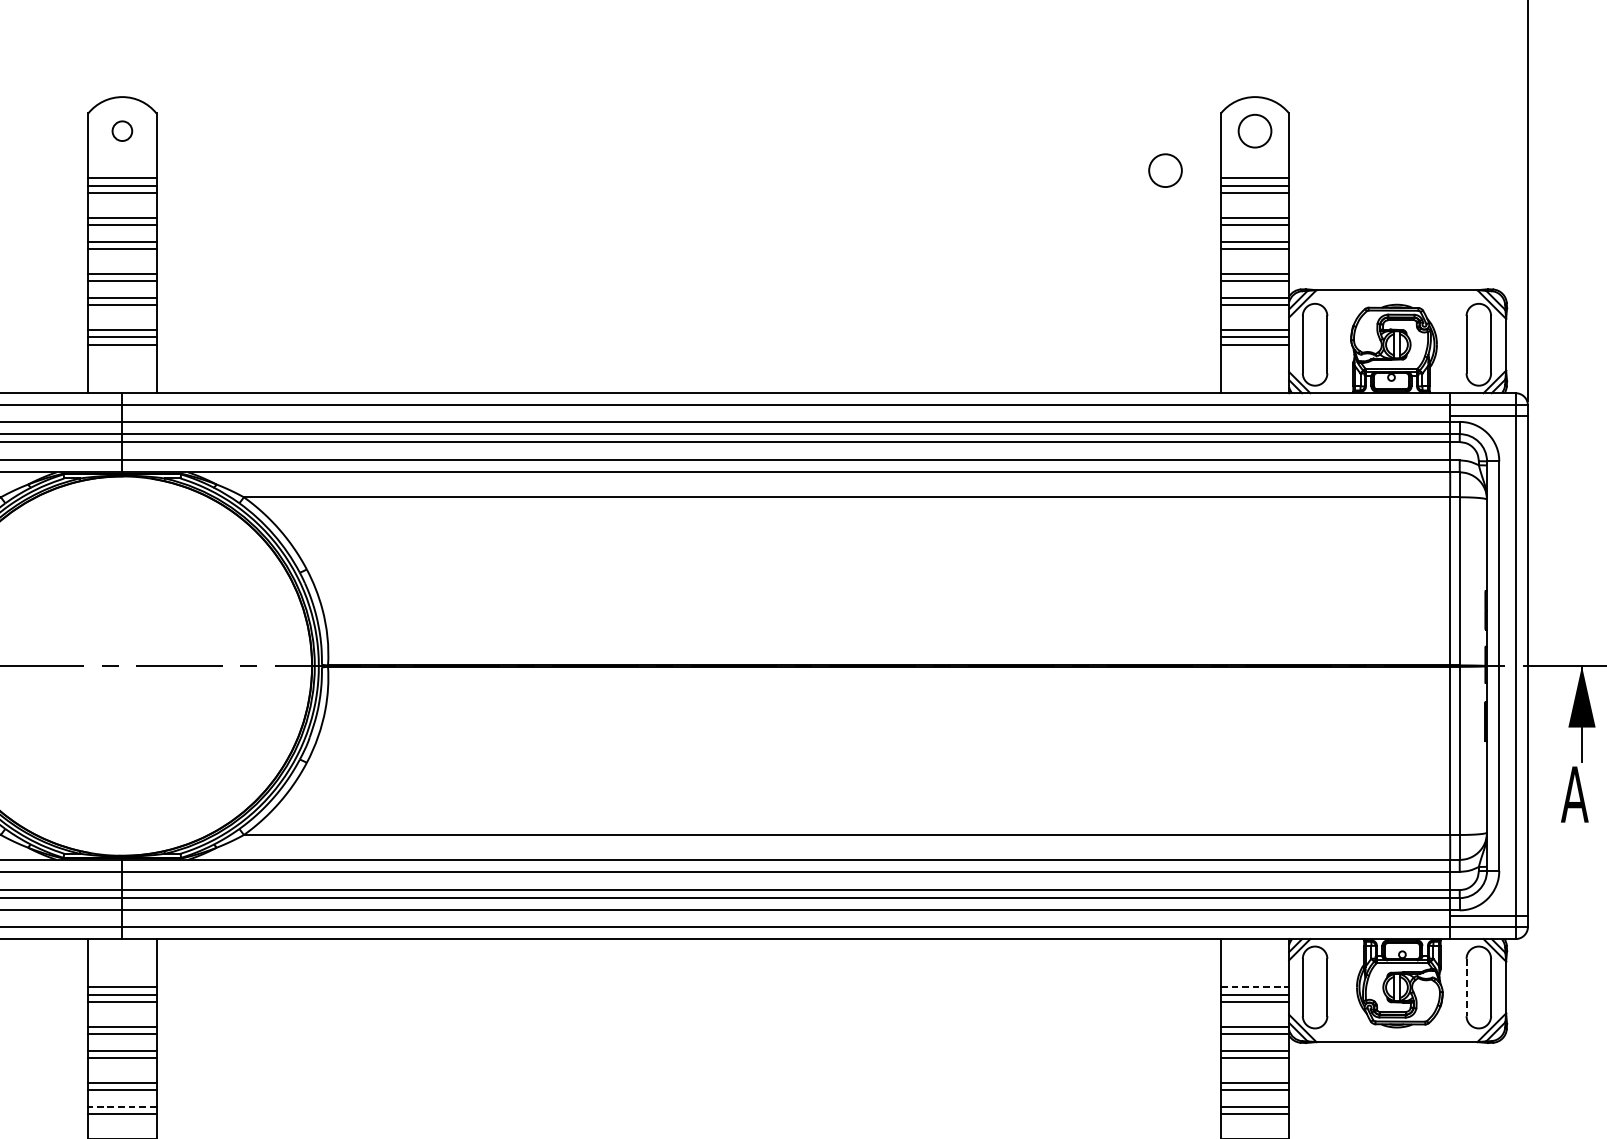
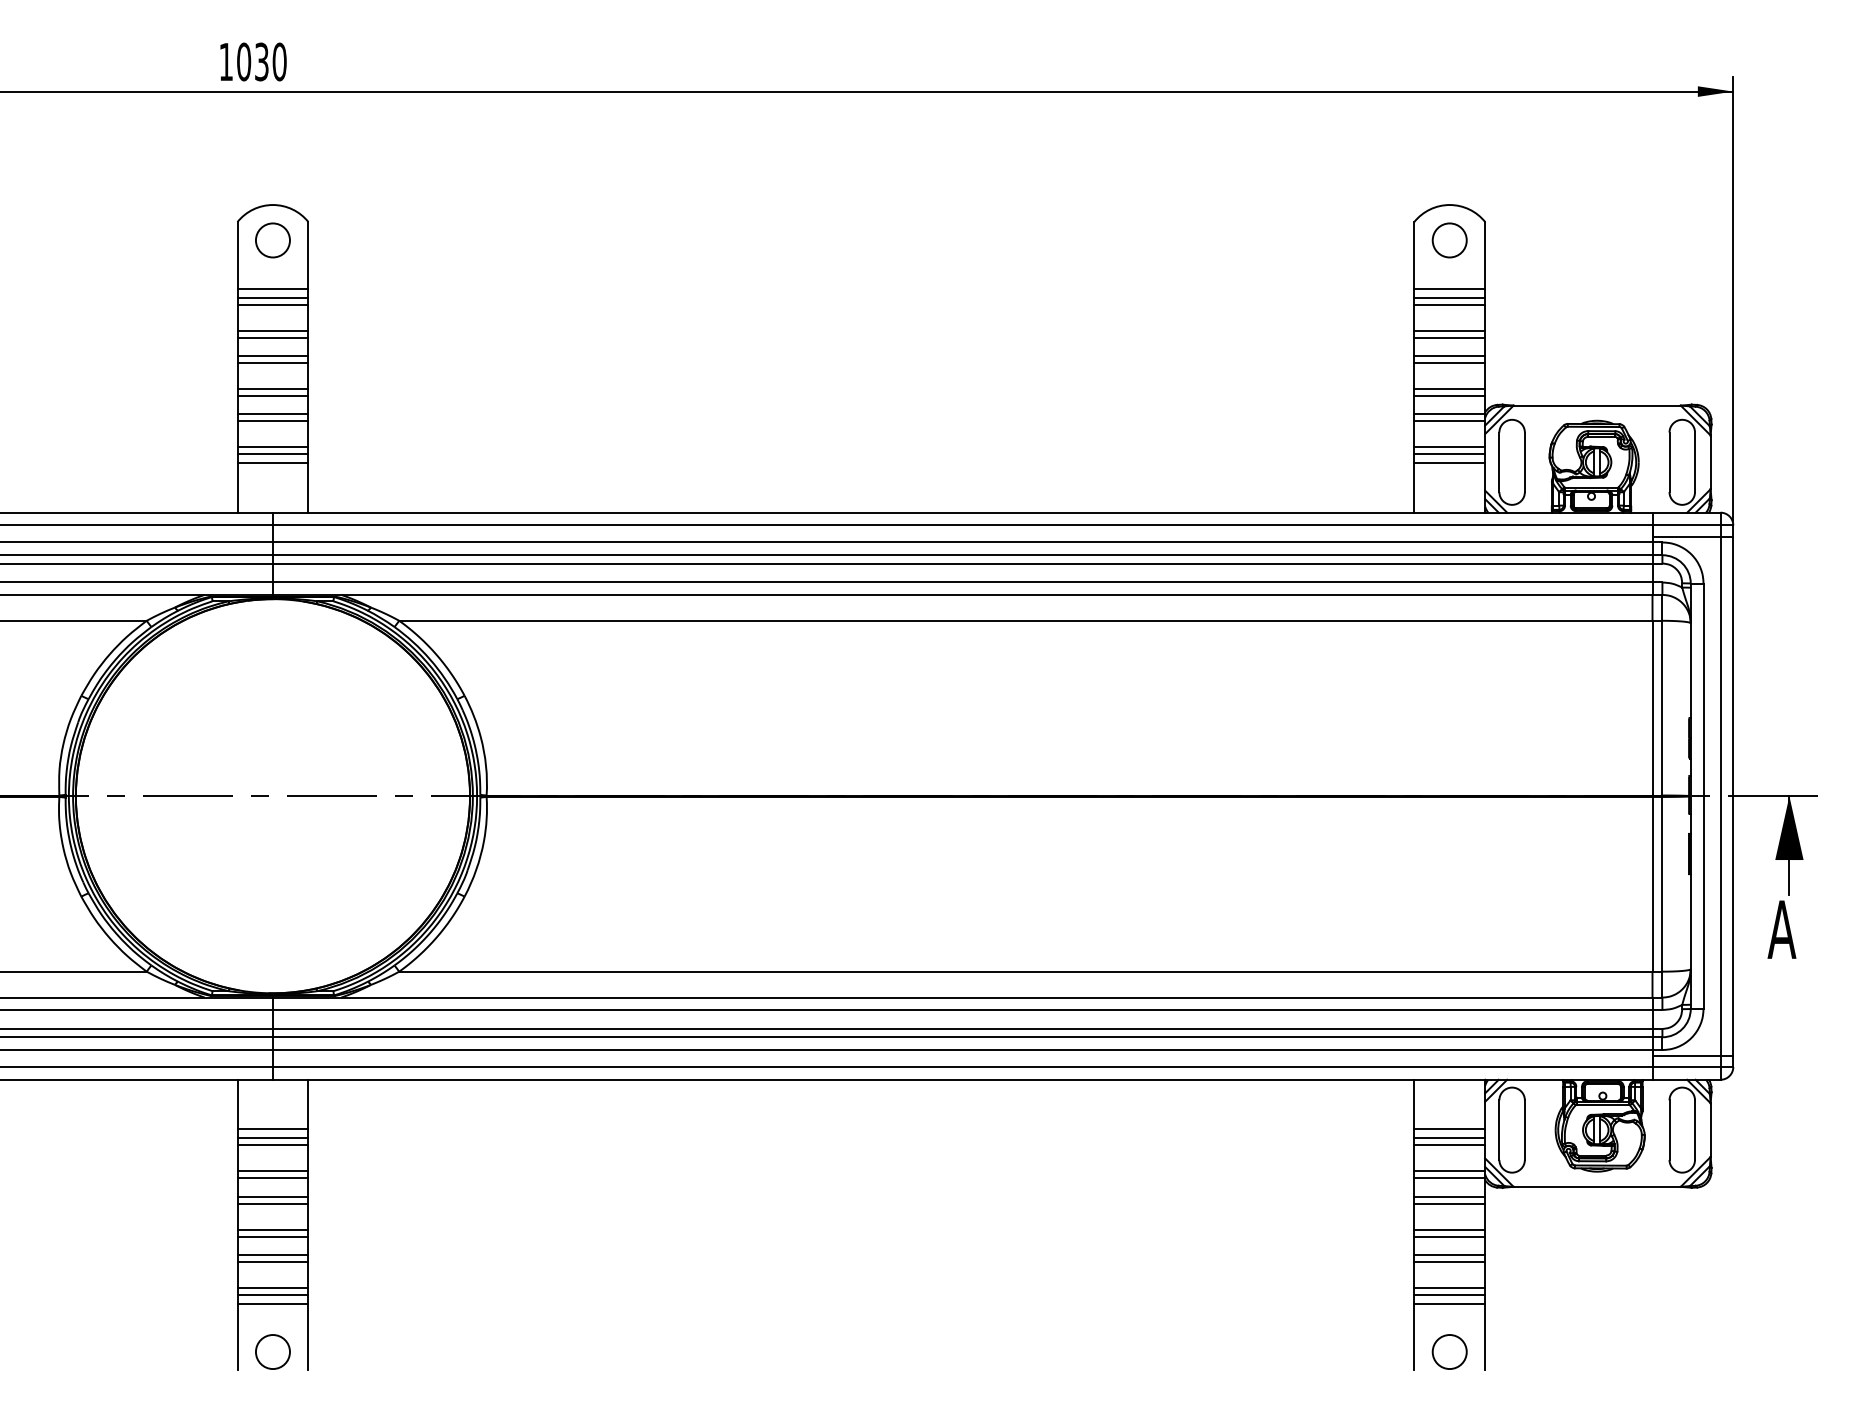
circle: (121, 131) -> (272, 240), size x1.67
circle: (1165, 170) -> (1356, 281), removed
line: (1255, 986) -> (1450, 1129), dashed -> solid
line: (1466, 987) -> (1669, 1130), dashed -> solid
line: (121, 1107) -> (272, 1254), dashed -> solid

